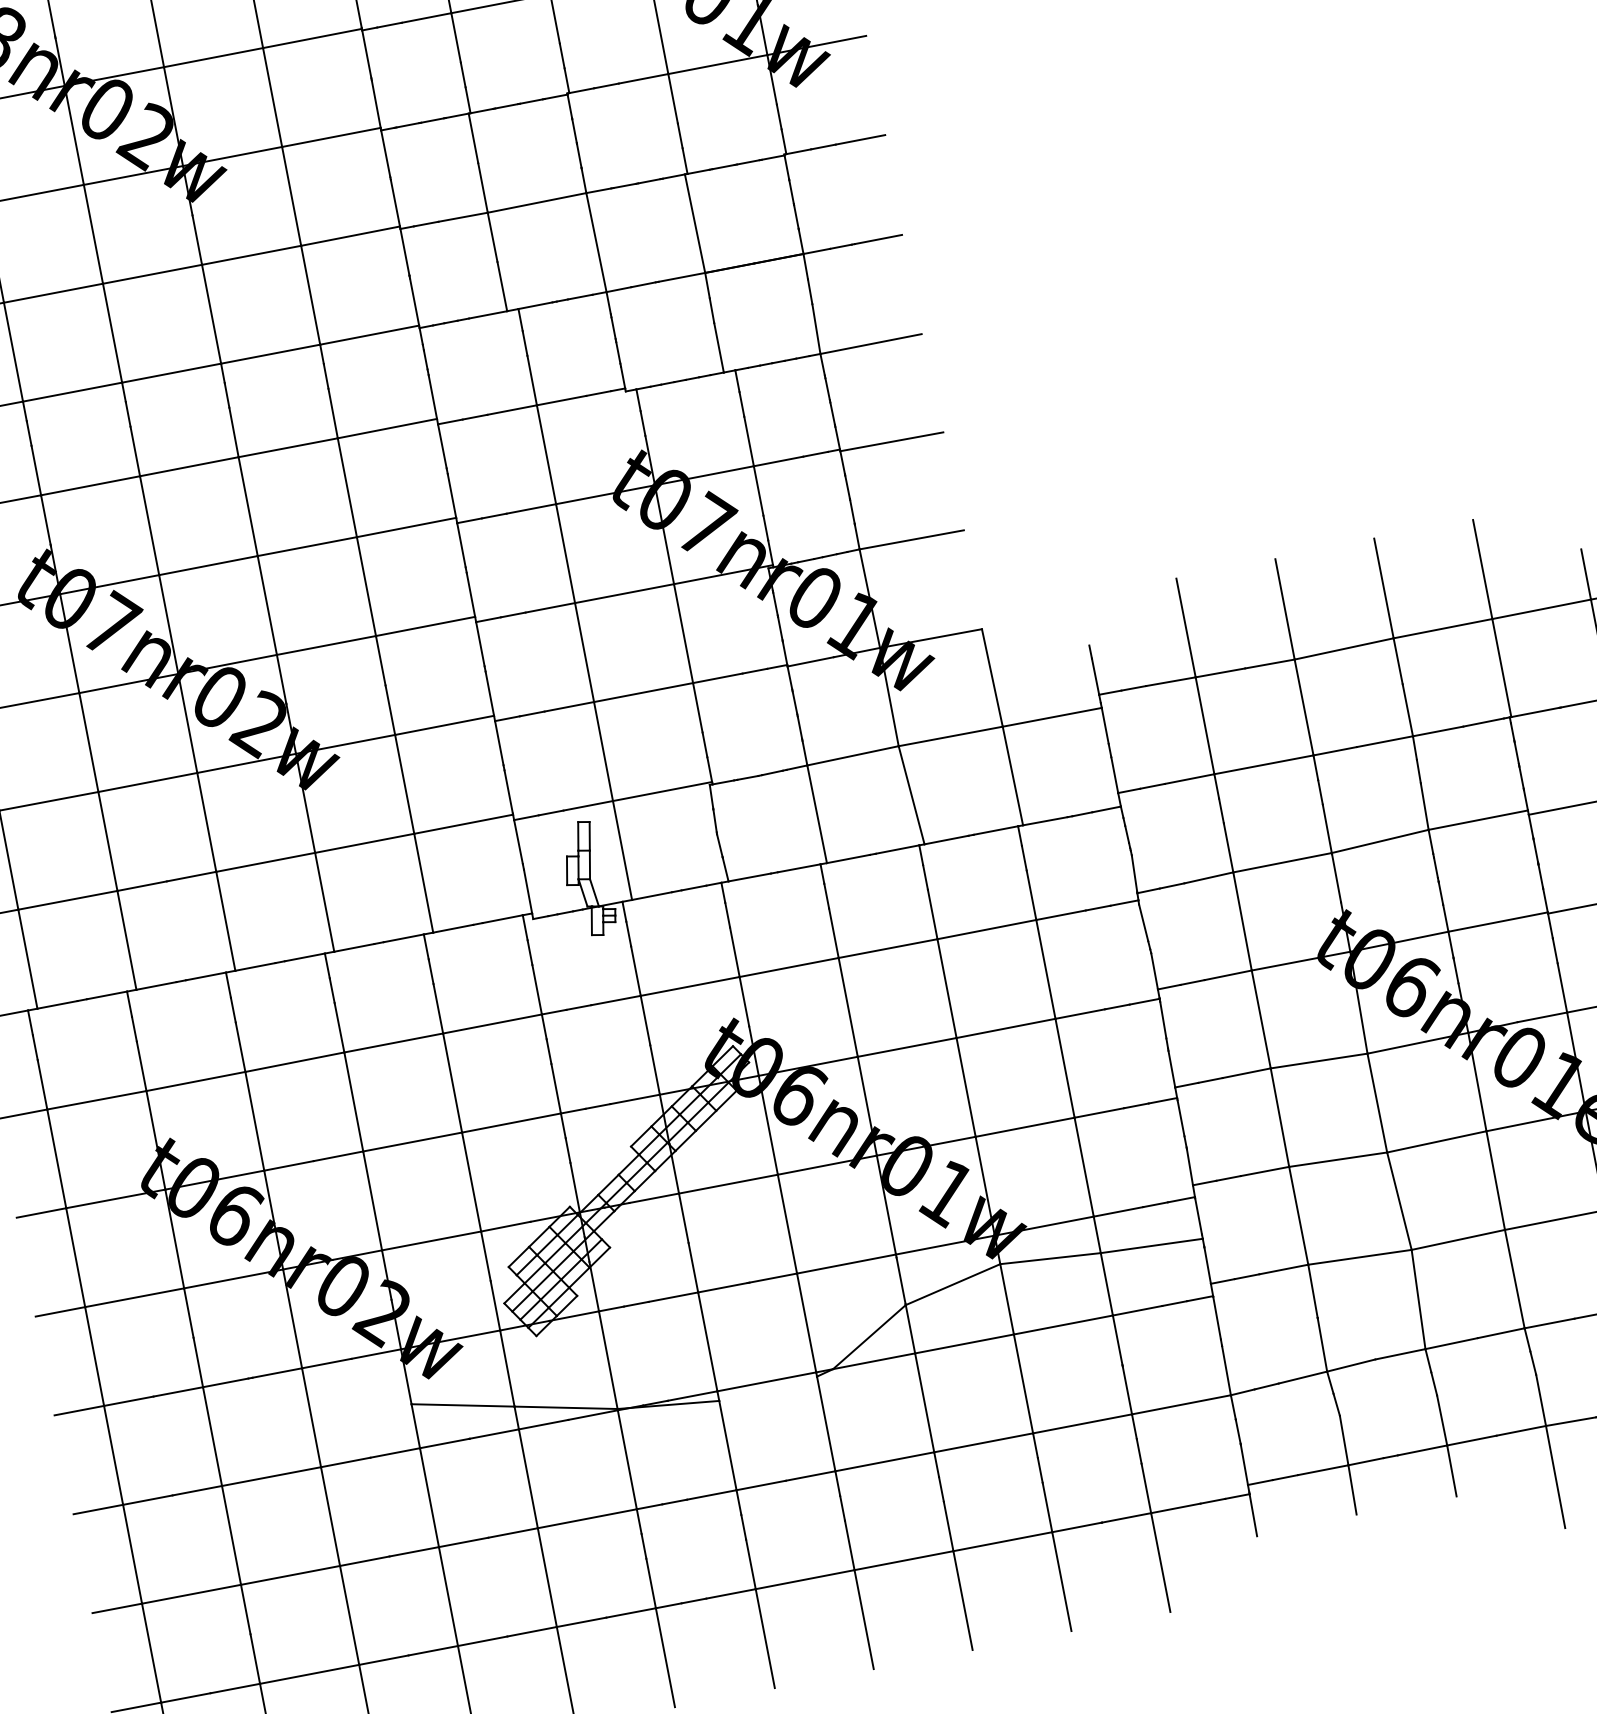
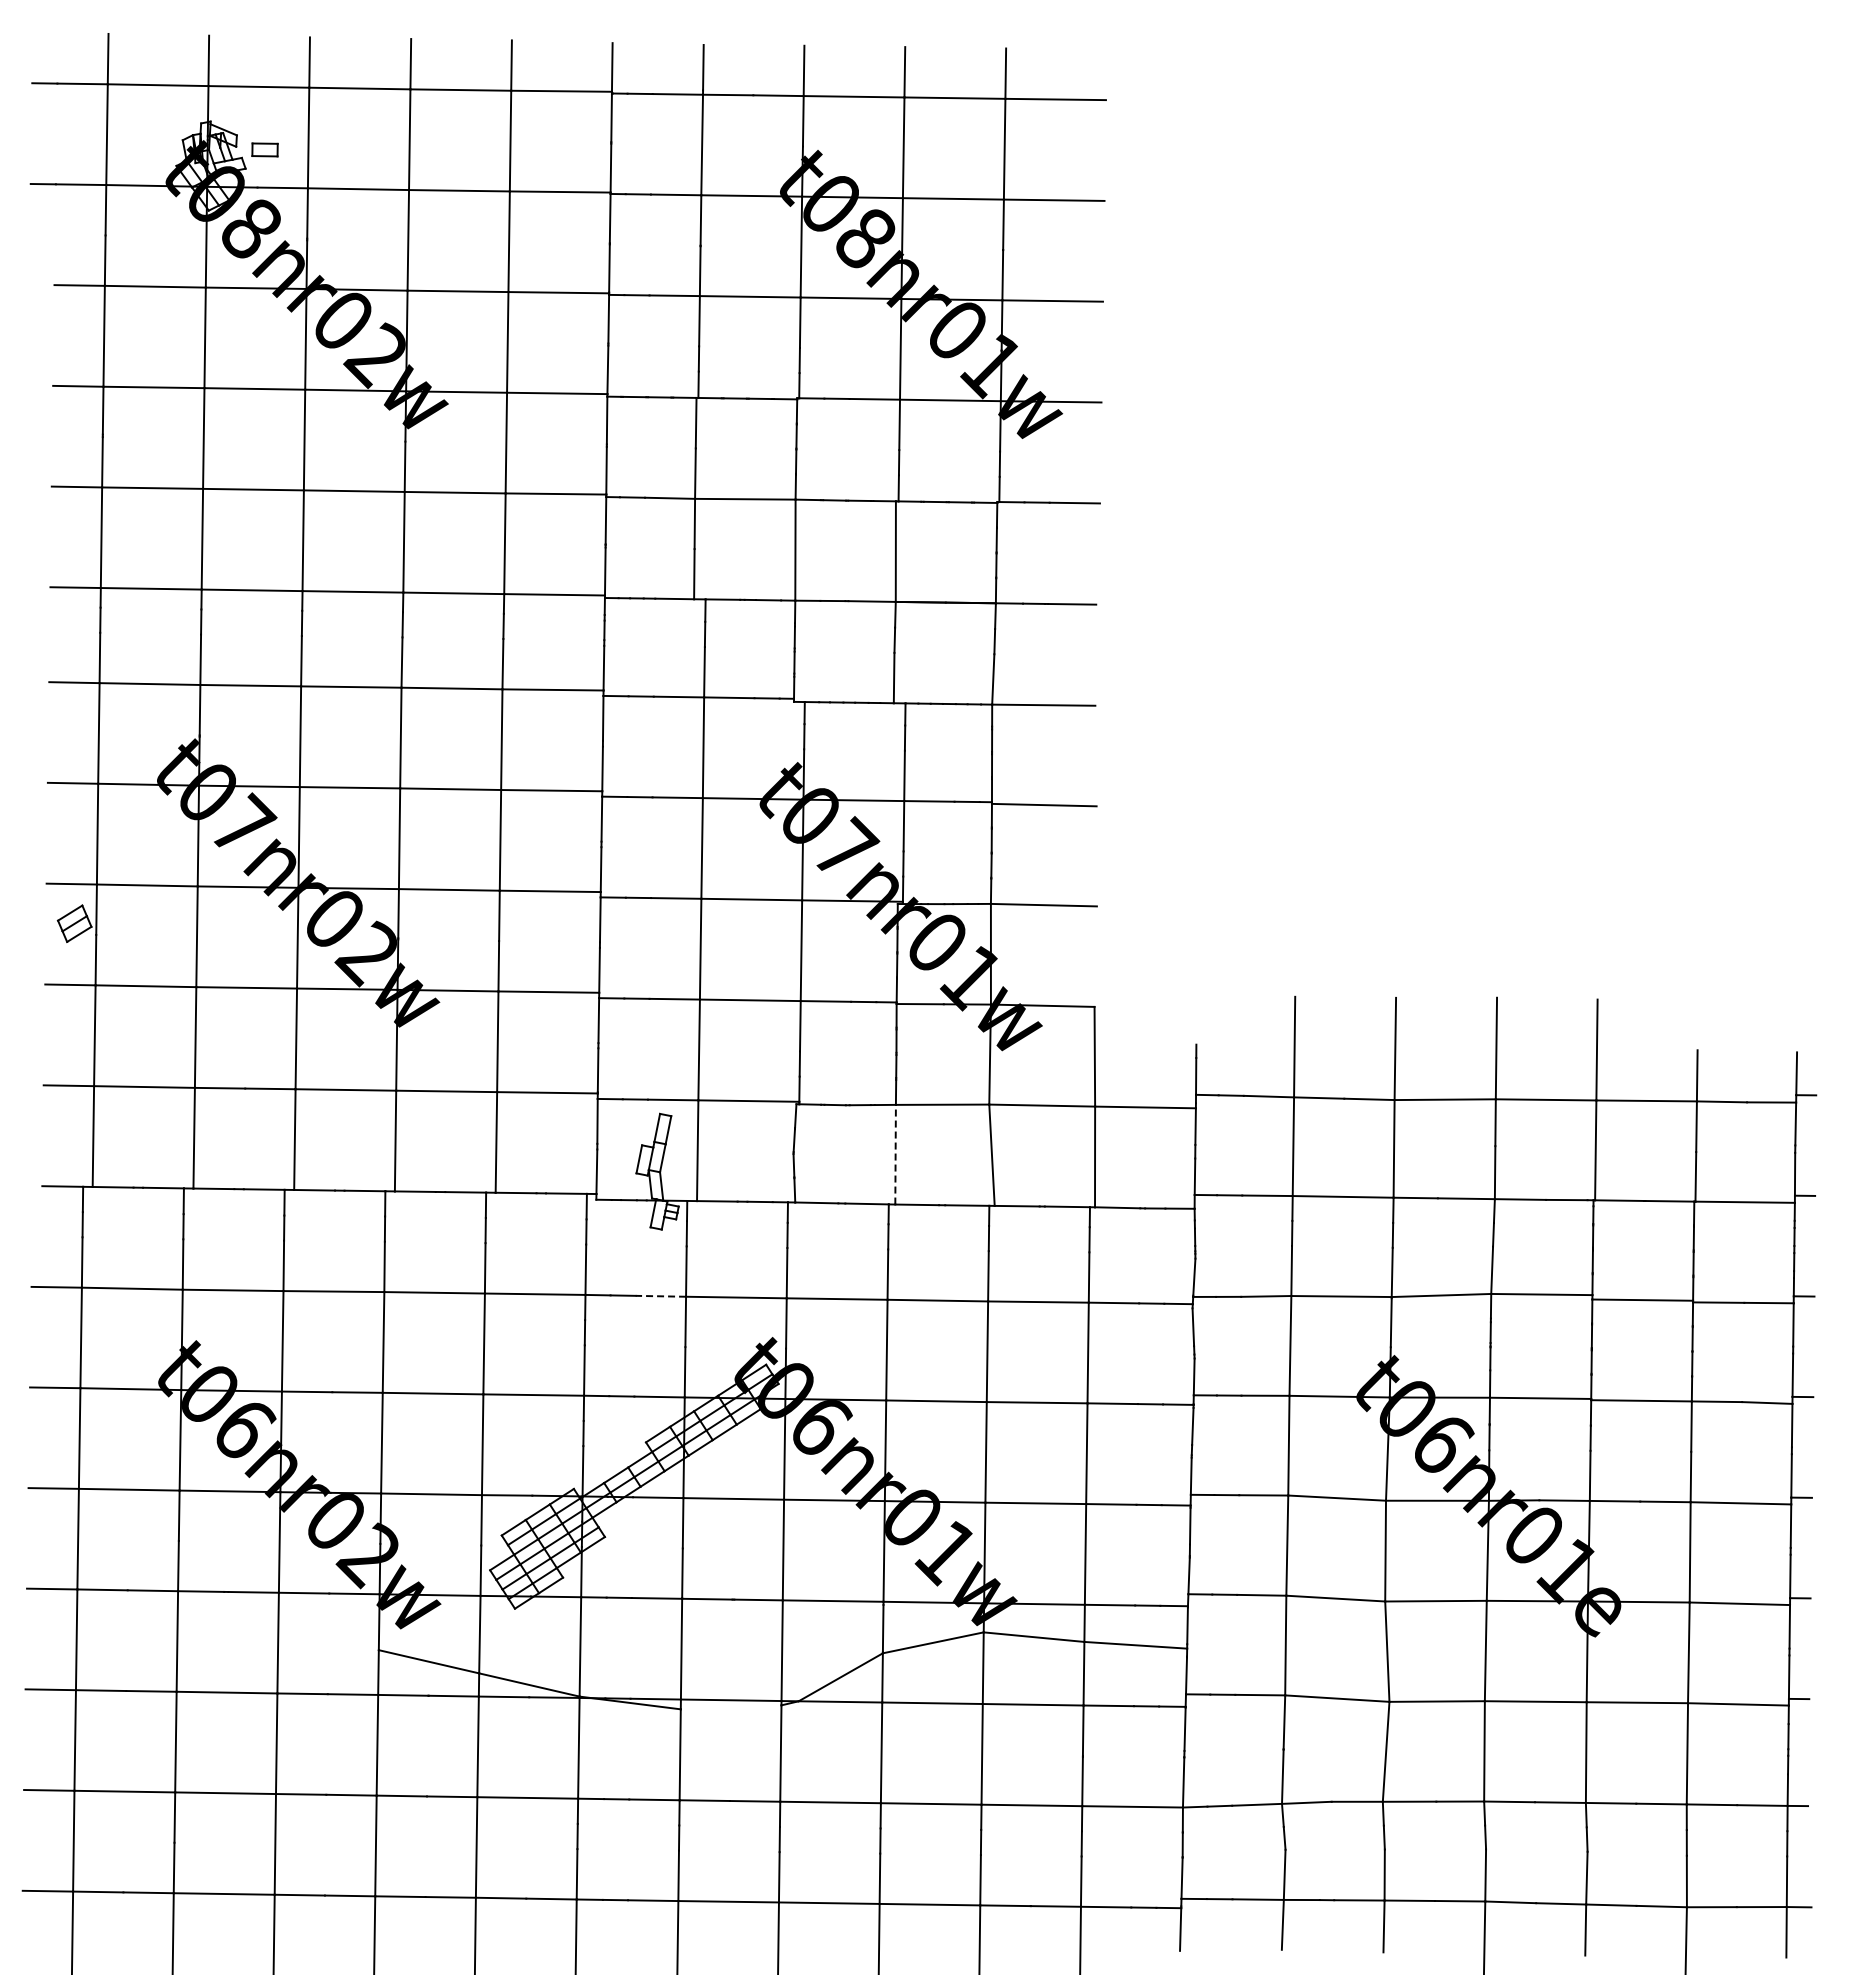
line: (816, 814) -> (895, 1154), solid -> dashed
line: (615, 1000) -> (660, 1296), solid -> dashed

